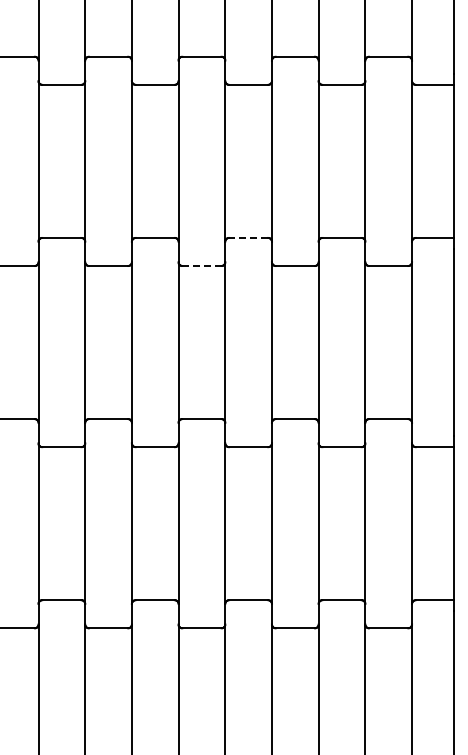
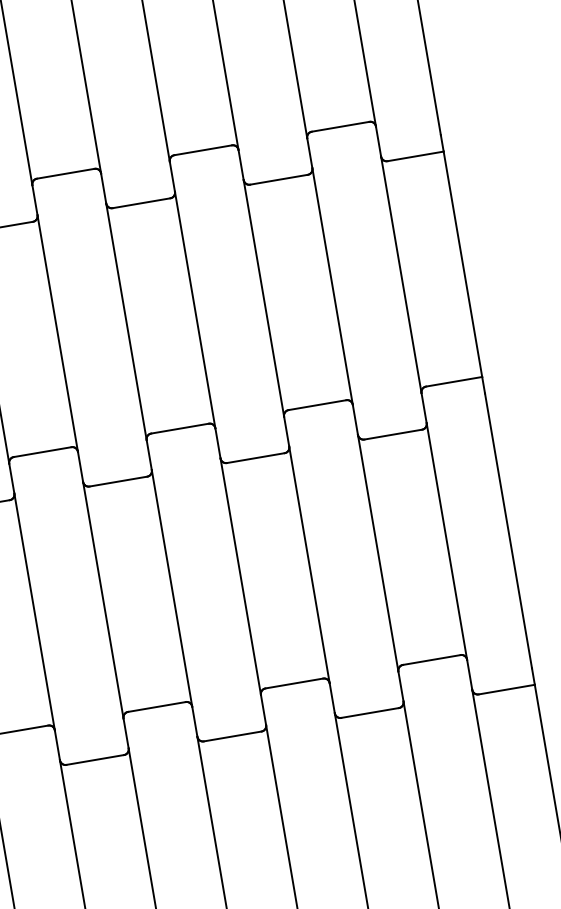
line: (248, 237) -> (179, 427), dashed -> solid
line: (201, 265) -> (117, 481), dashed -> solid

